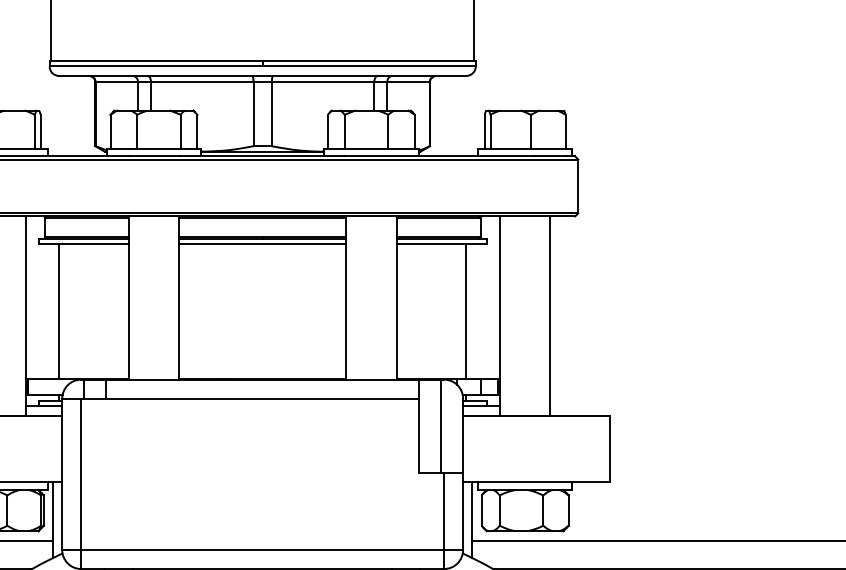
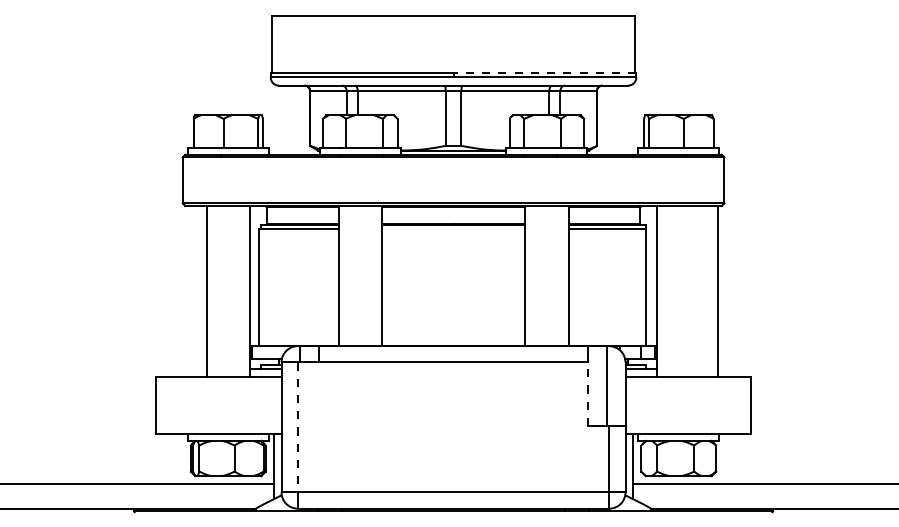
line: (368, 60) -> (544, 72), solid -> dashed
line: (262, 243) -> (453, 229), removed
line: (58, 311) -> (258, 287), moved
line: (466, 311) -> (646, 287), moved
line: (550, 315) -> (718, 291), moved
line: (418, 435) -> (587, 394), solid -> dashed
line: (80, 474) -> (297, 427), solid -> dashed

